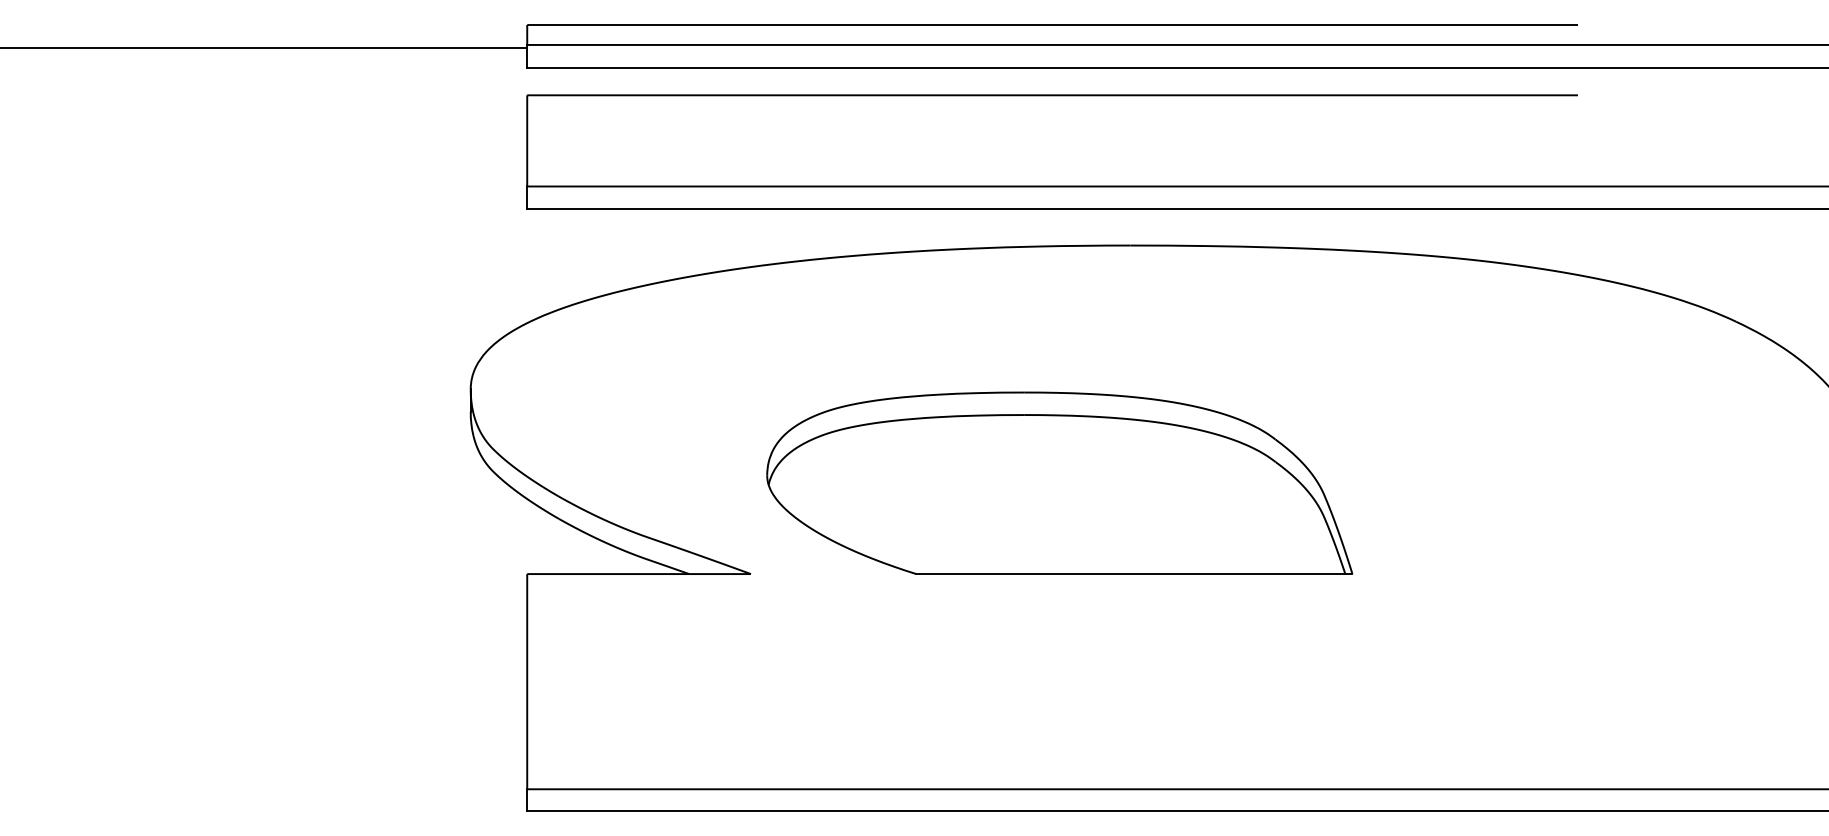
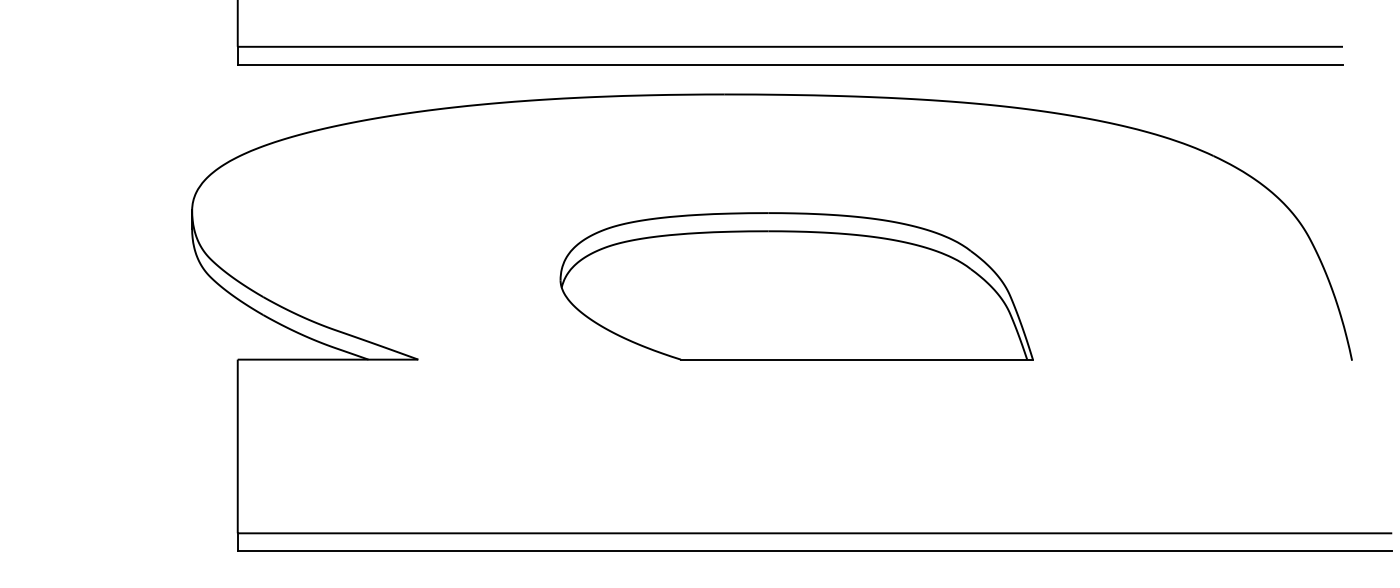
part: (1059, 482) -> (796, 285), moved

